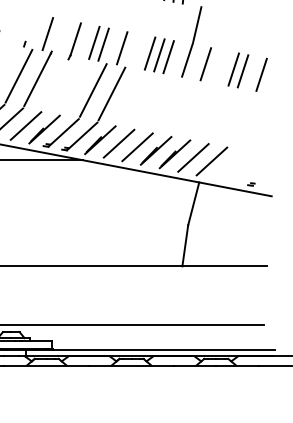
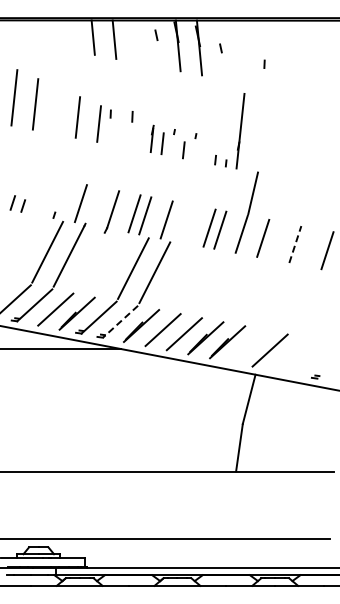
line: (149, 53) -> (198, 225), removed
line: (233, 69) -> (295, 244), solid -> dashed
line: (243, 71) -> (306, 246), removed
line: (82, 136) -> (120, 321), solid -> dashed
line: (193, 157) -> (248, 346), removed

